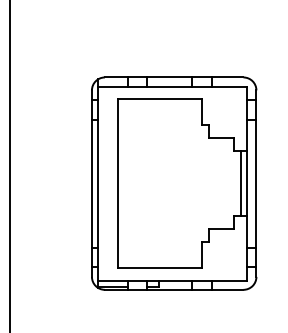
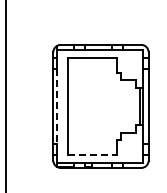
line: (99, 183) -> (57, 106), solid -> dashed
line: (161, 268) -> (93, 155), solid -> dashed

